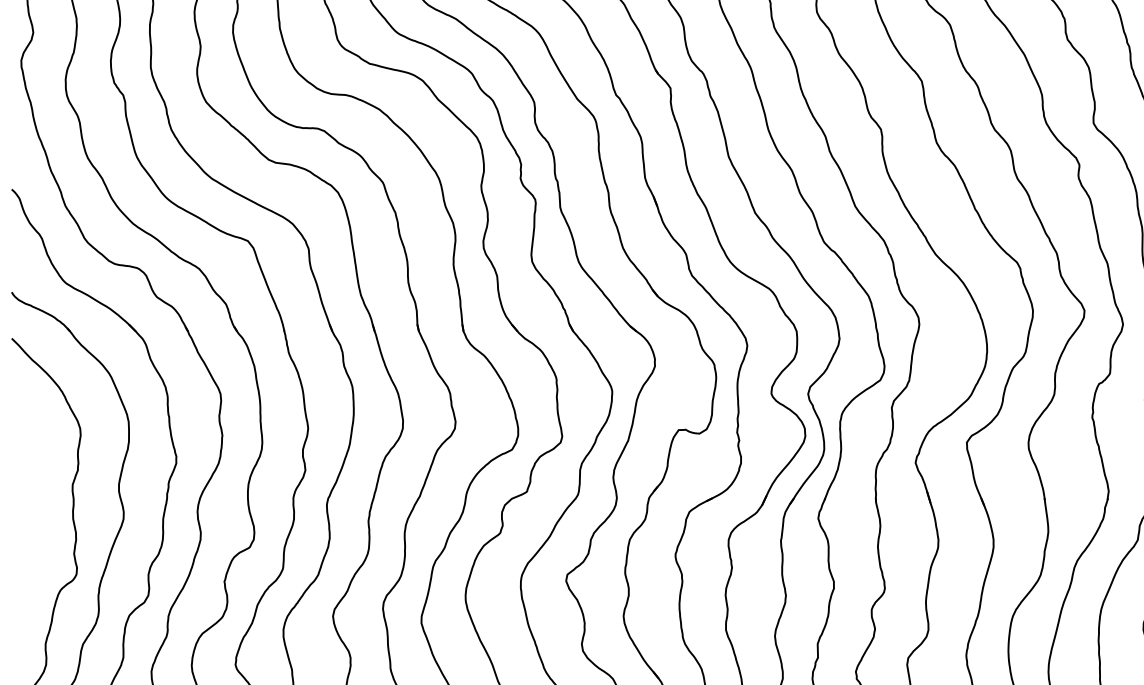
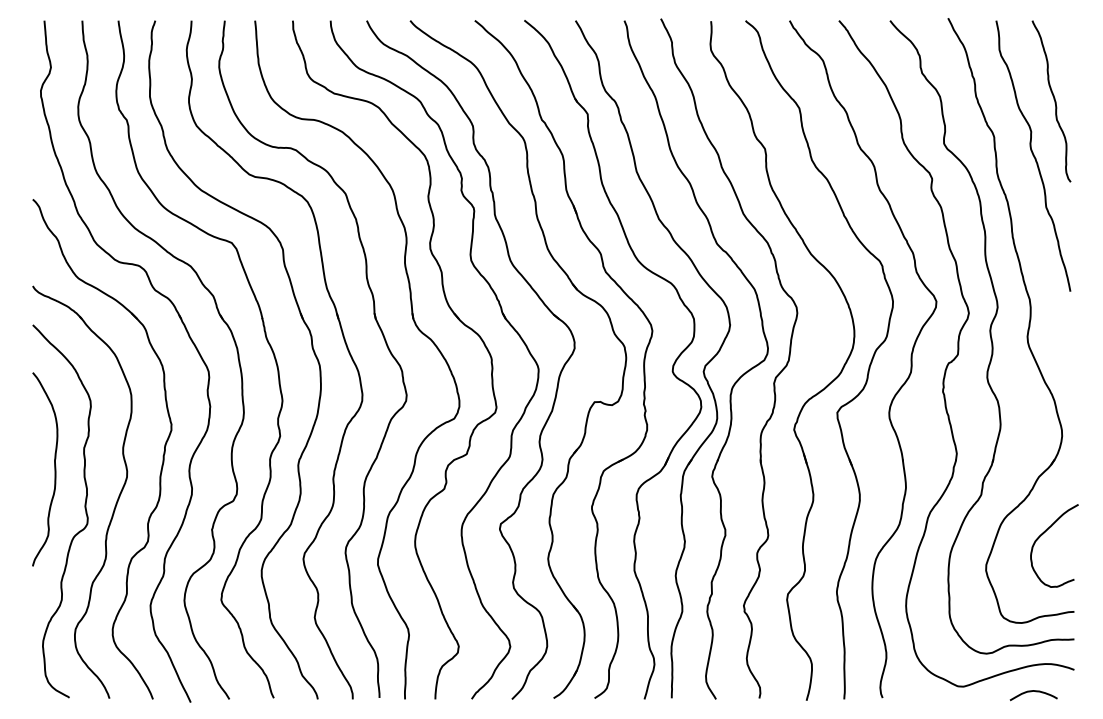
curve: (37, 510) -> (54, 469), added

